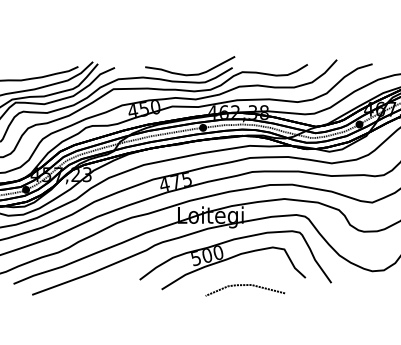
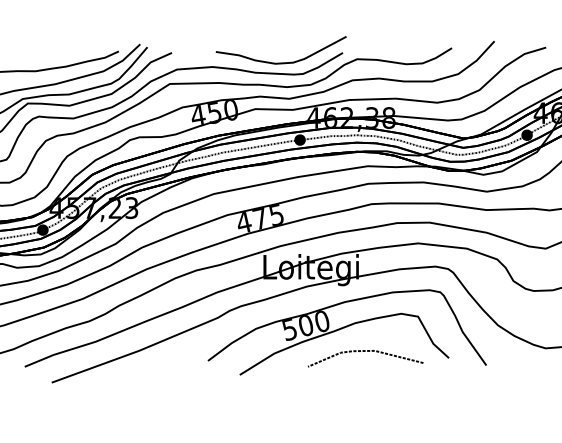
line: (245, 285) -> (365, 351), moved

